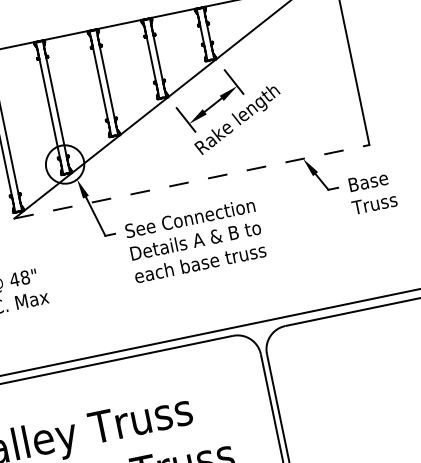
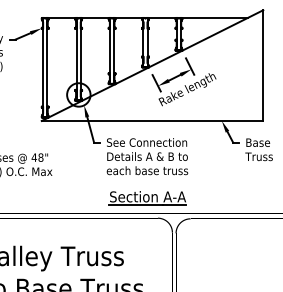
line: (192, 182) -> (152, 121), dashed -> solid
part: (209, 307) -> (147, 198), added

